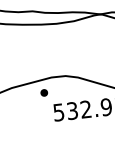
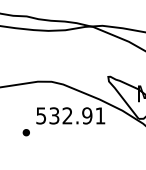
part: (43, 92) -> (25, 132), moved

